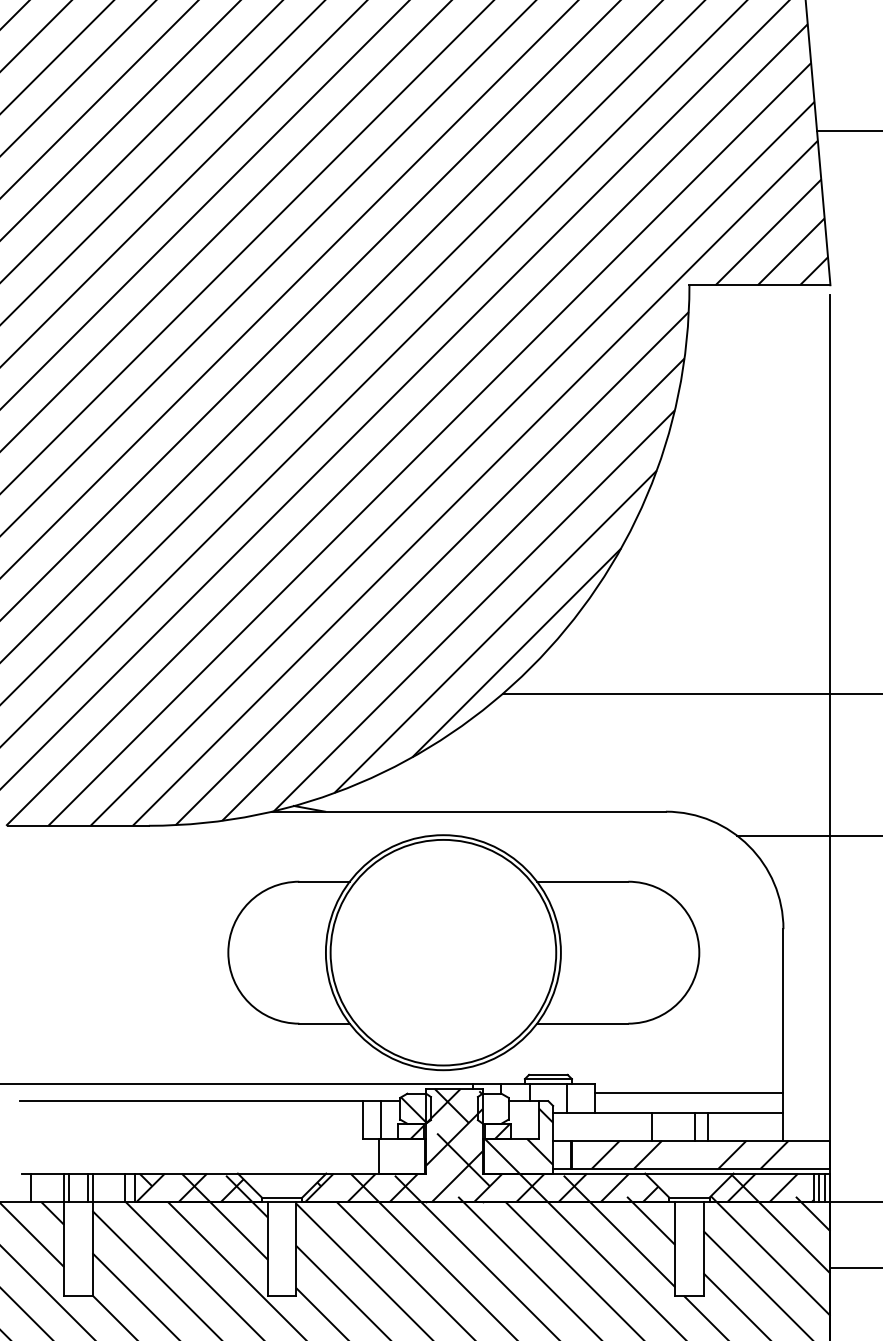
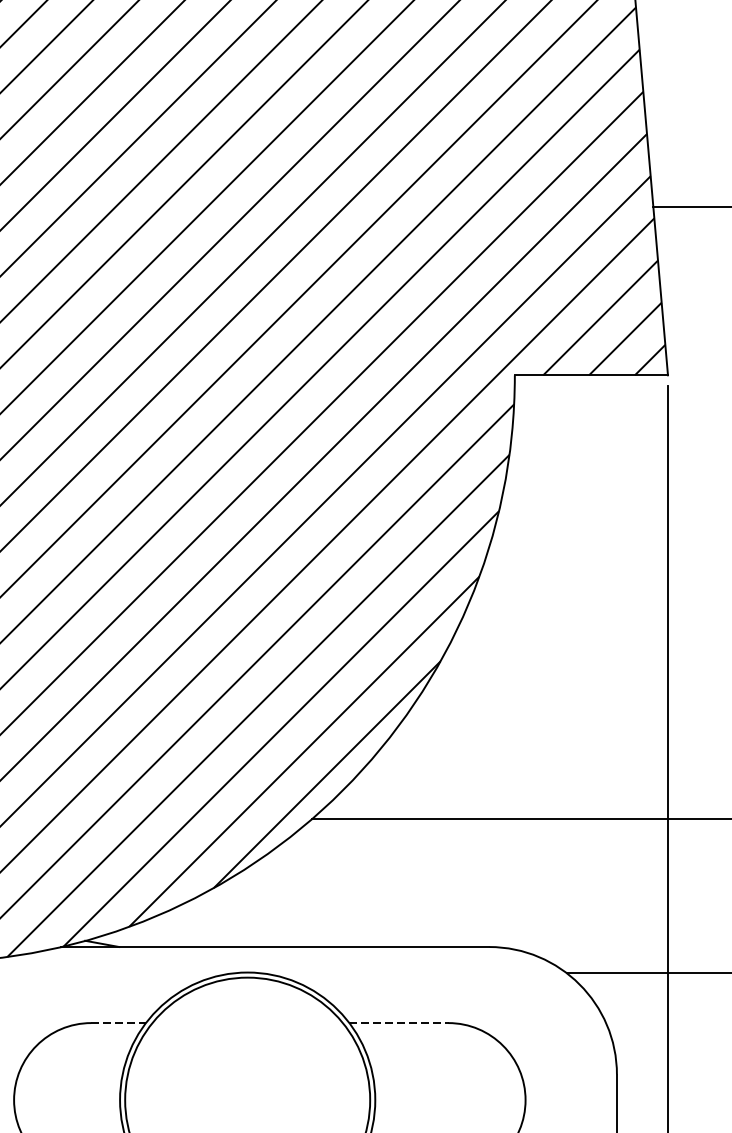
line: (325, 881) -> (119, 1022), solid -> dashed
line: (582, 881) -> (398, 1022), solid -> dashed

